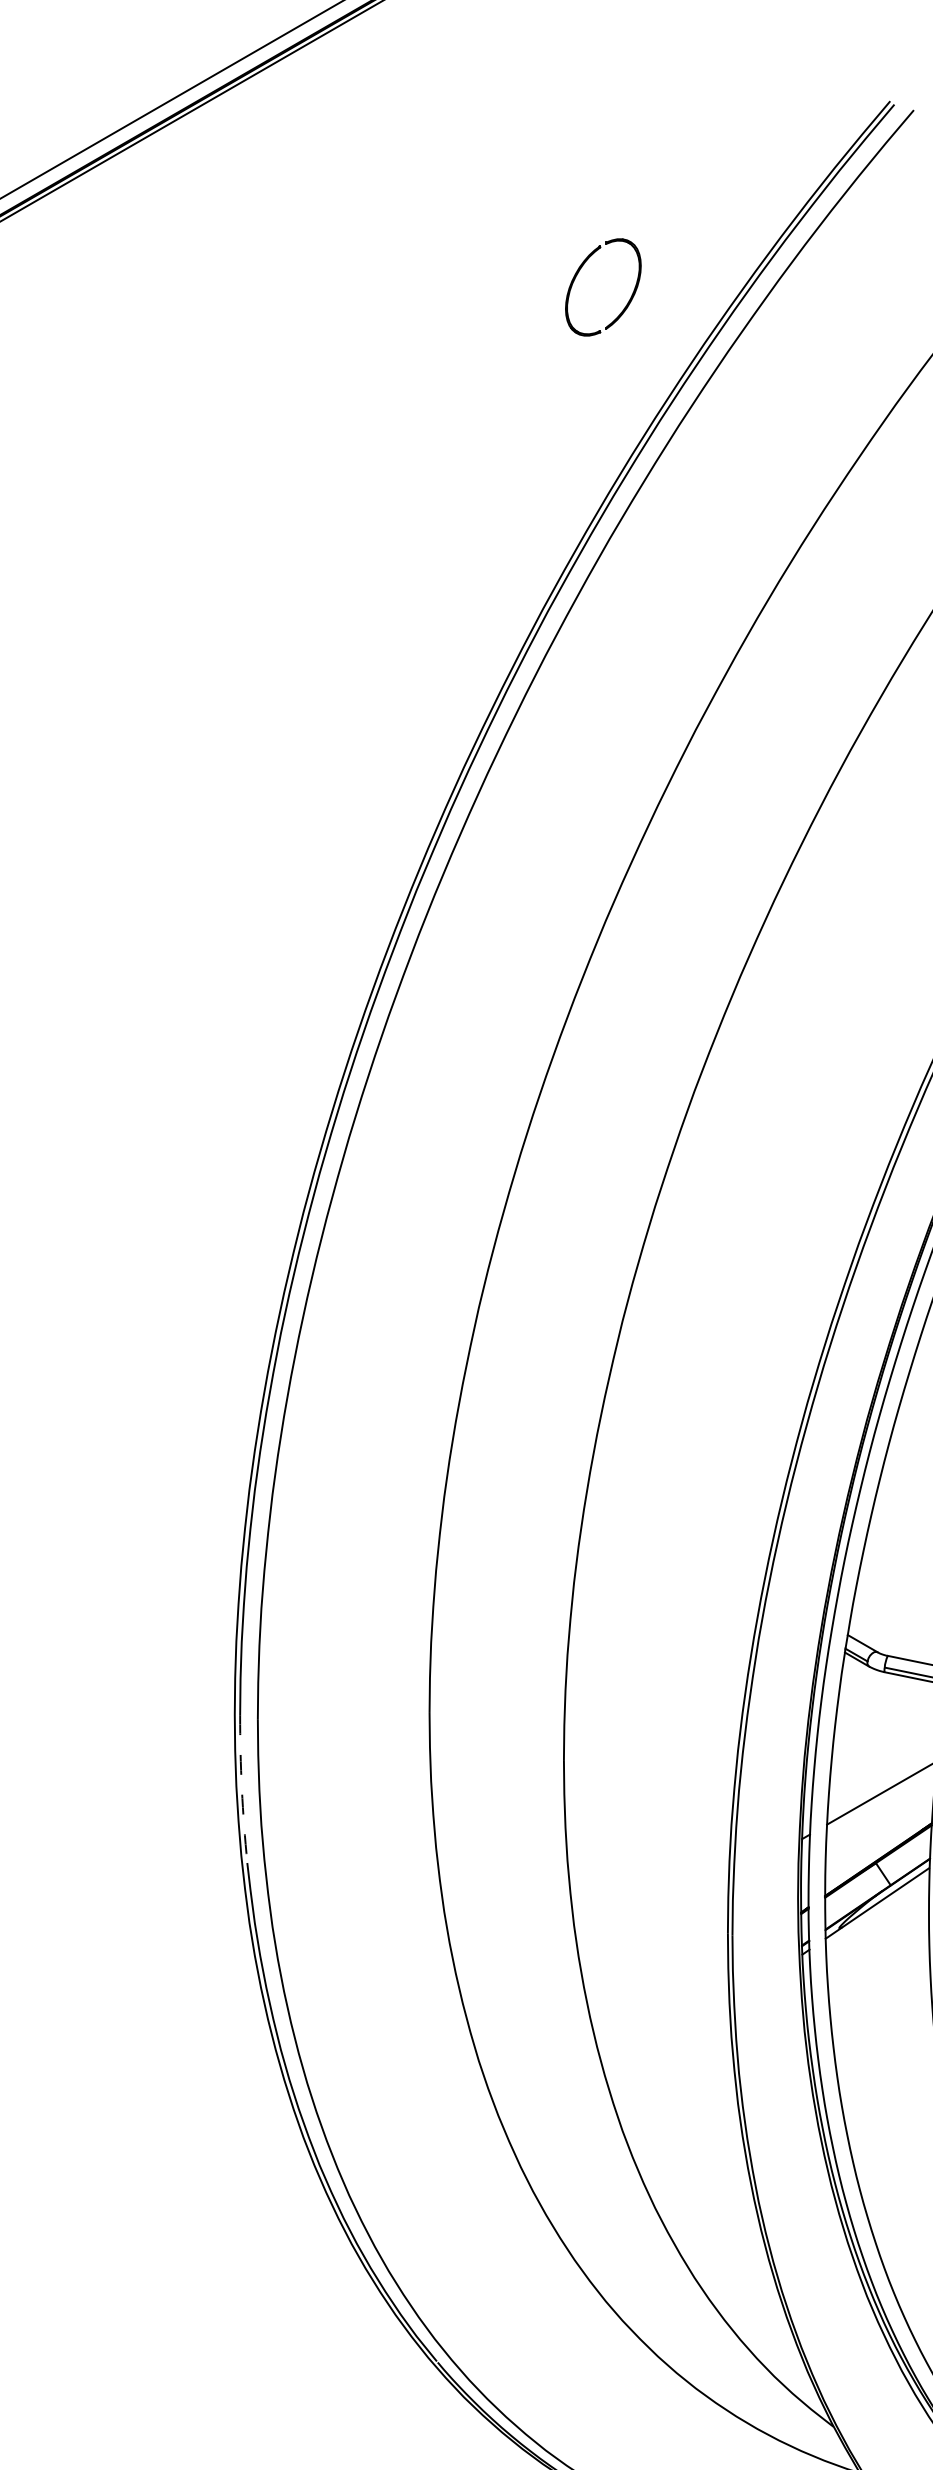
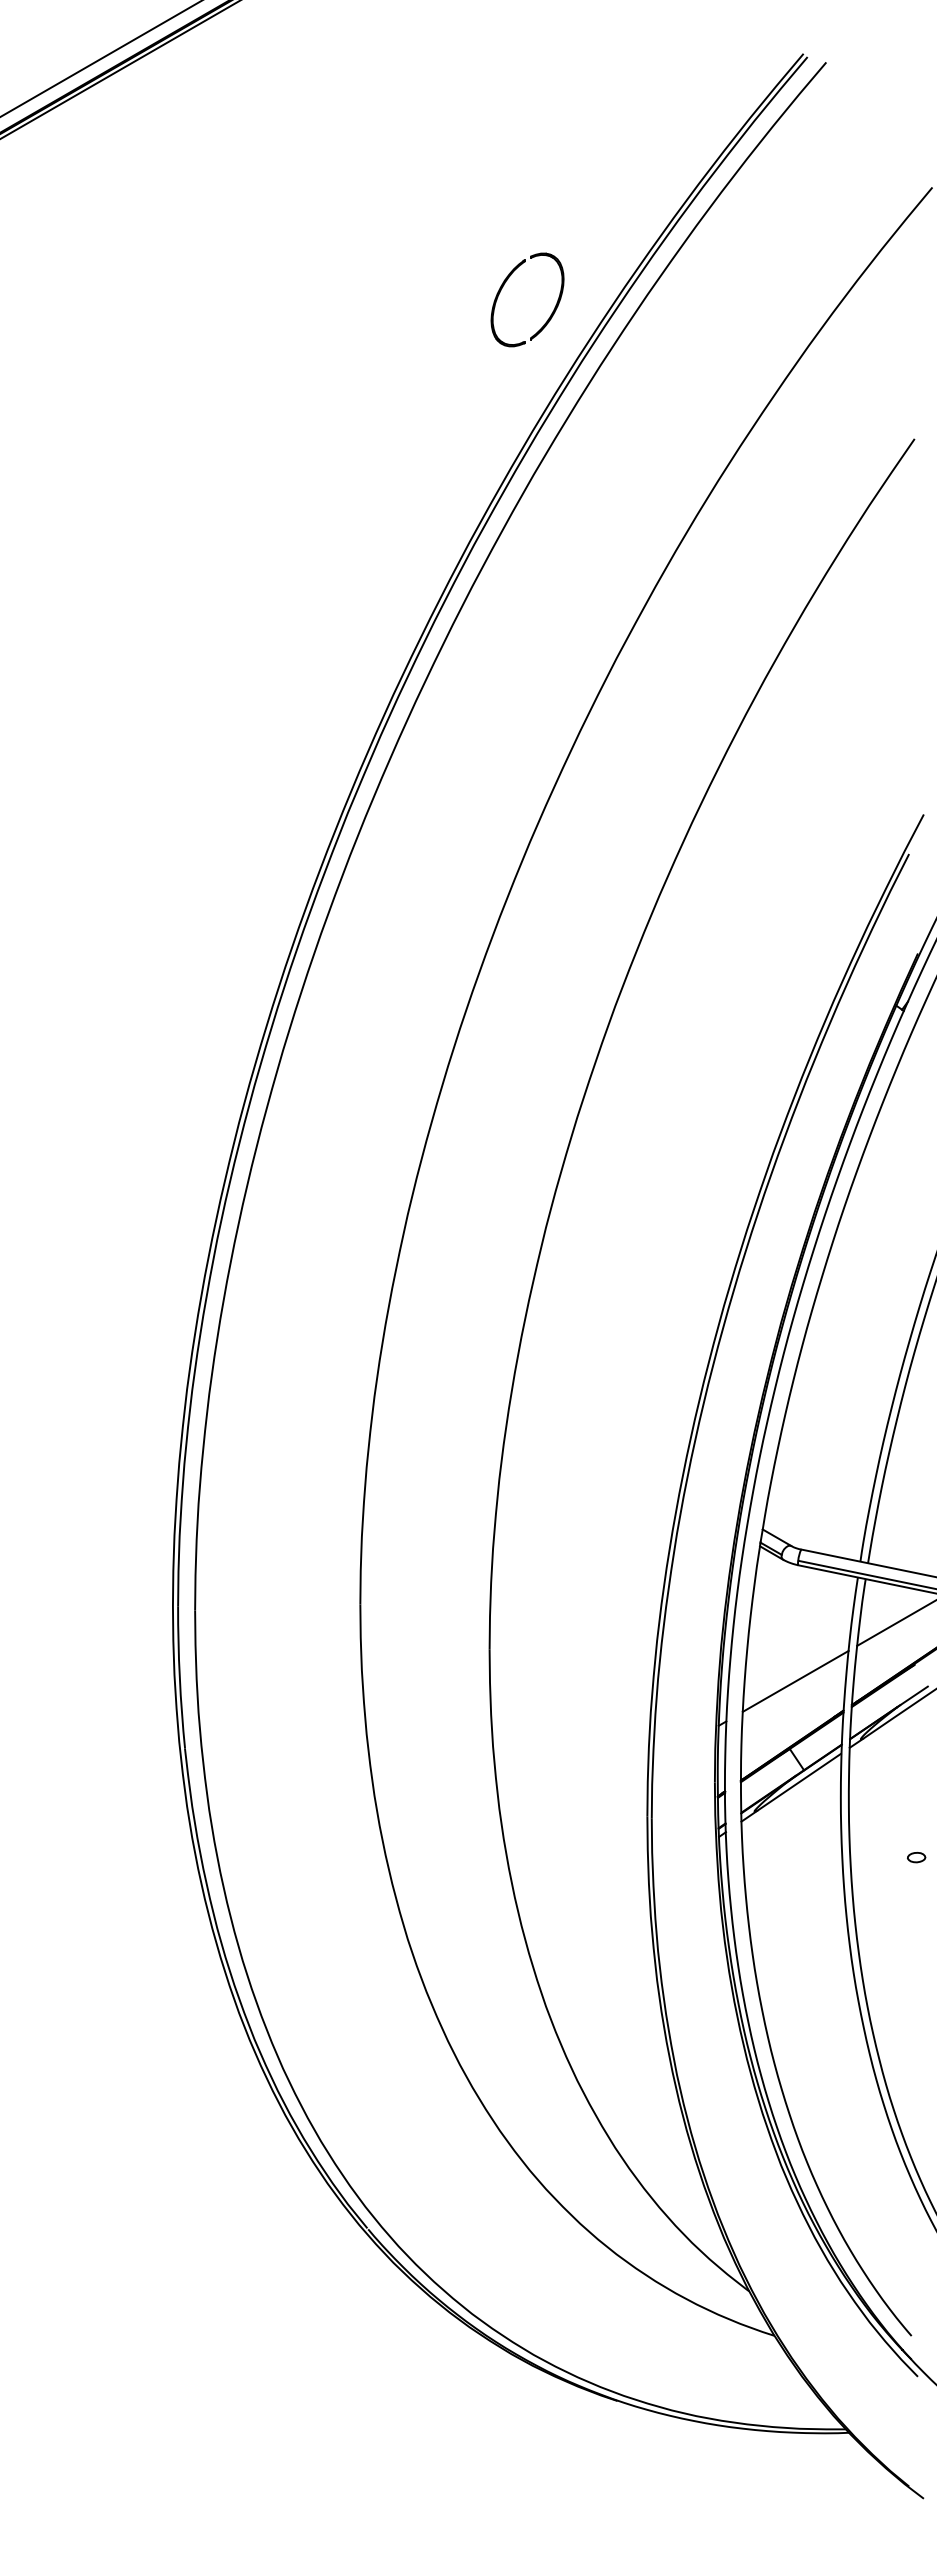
part: (578, 274) -> (503, 287), moved
arc: (241, 1788) -> (179, 1677), dashed -> solid

